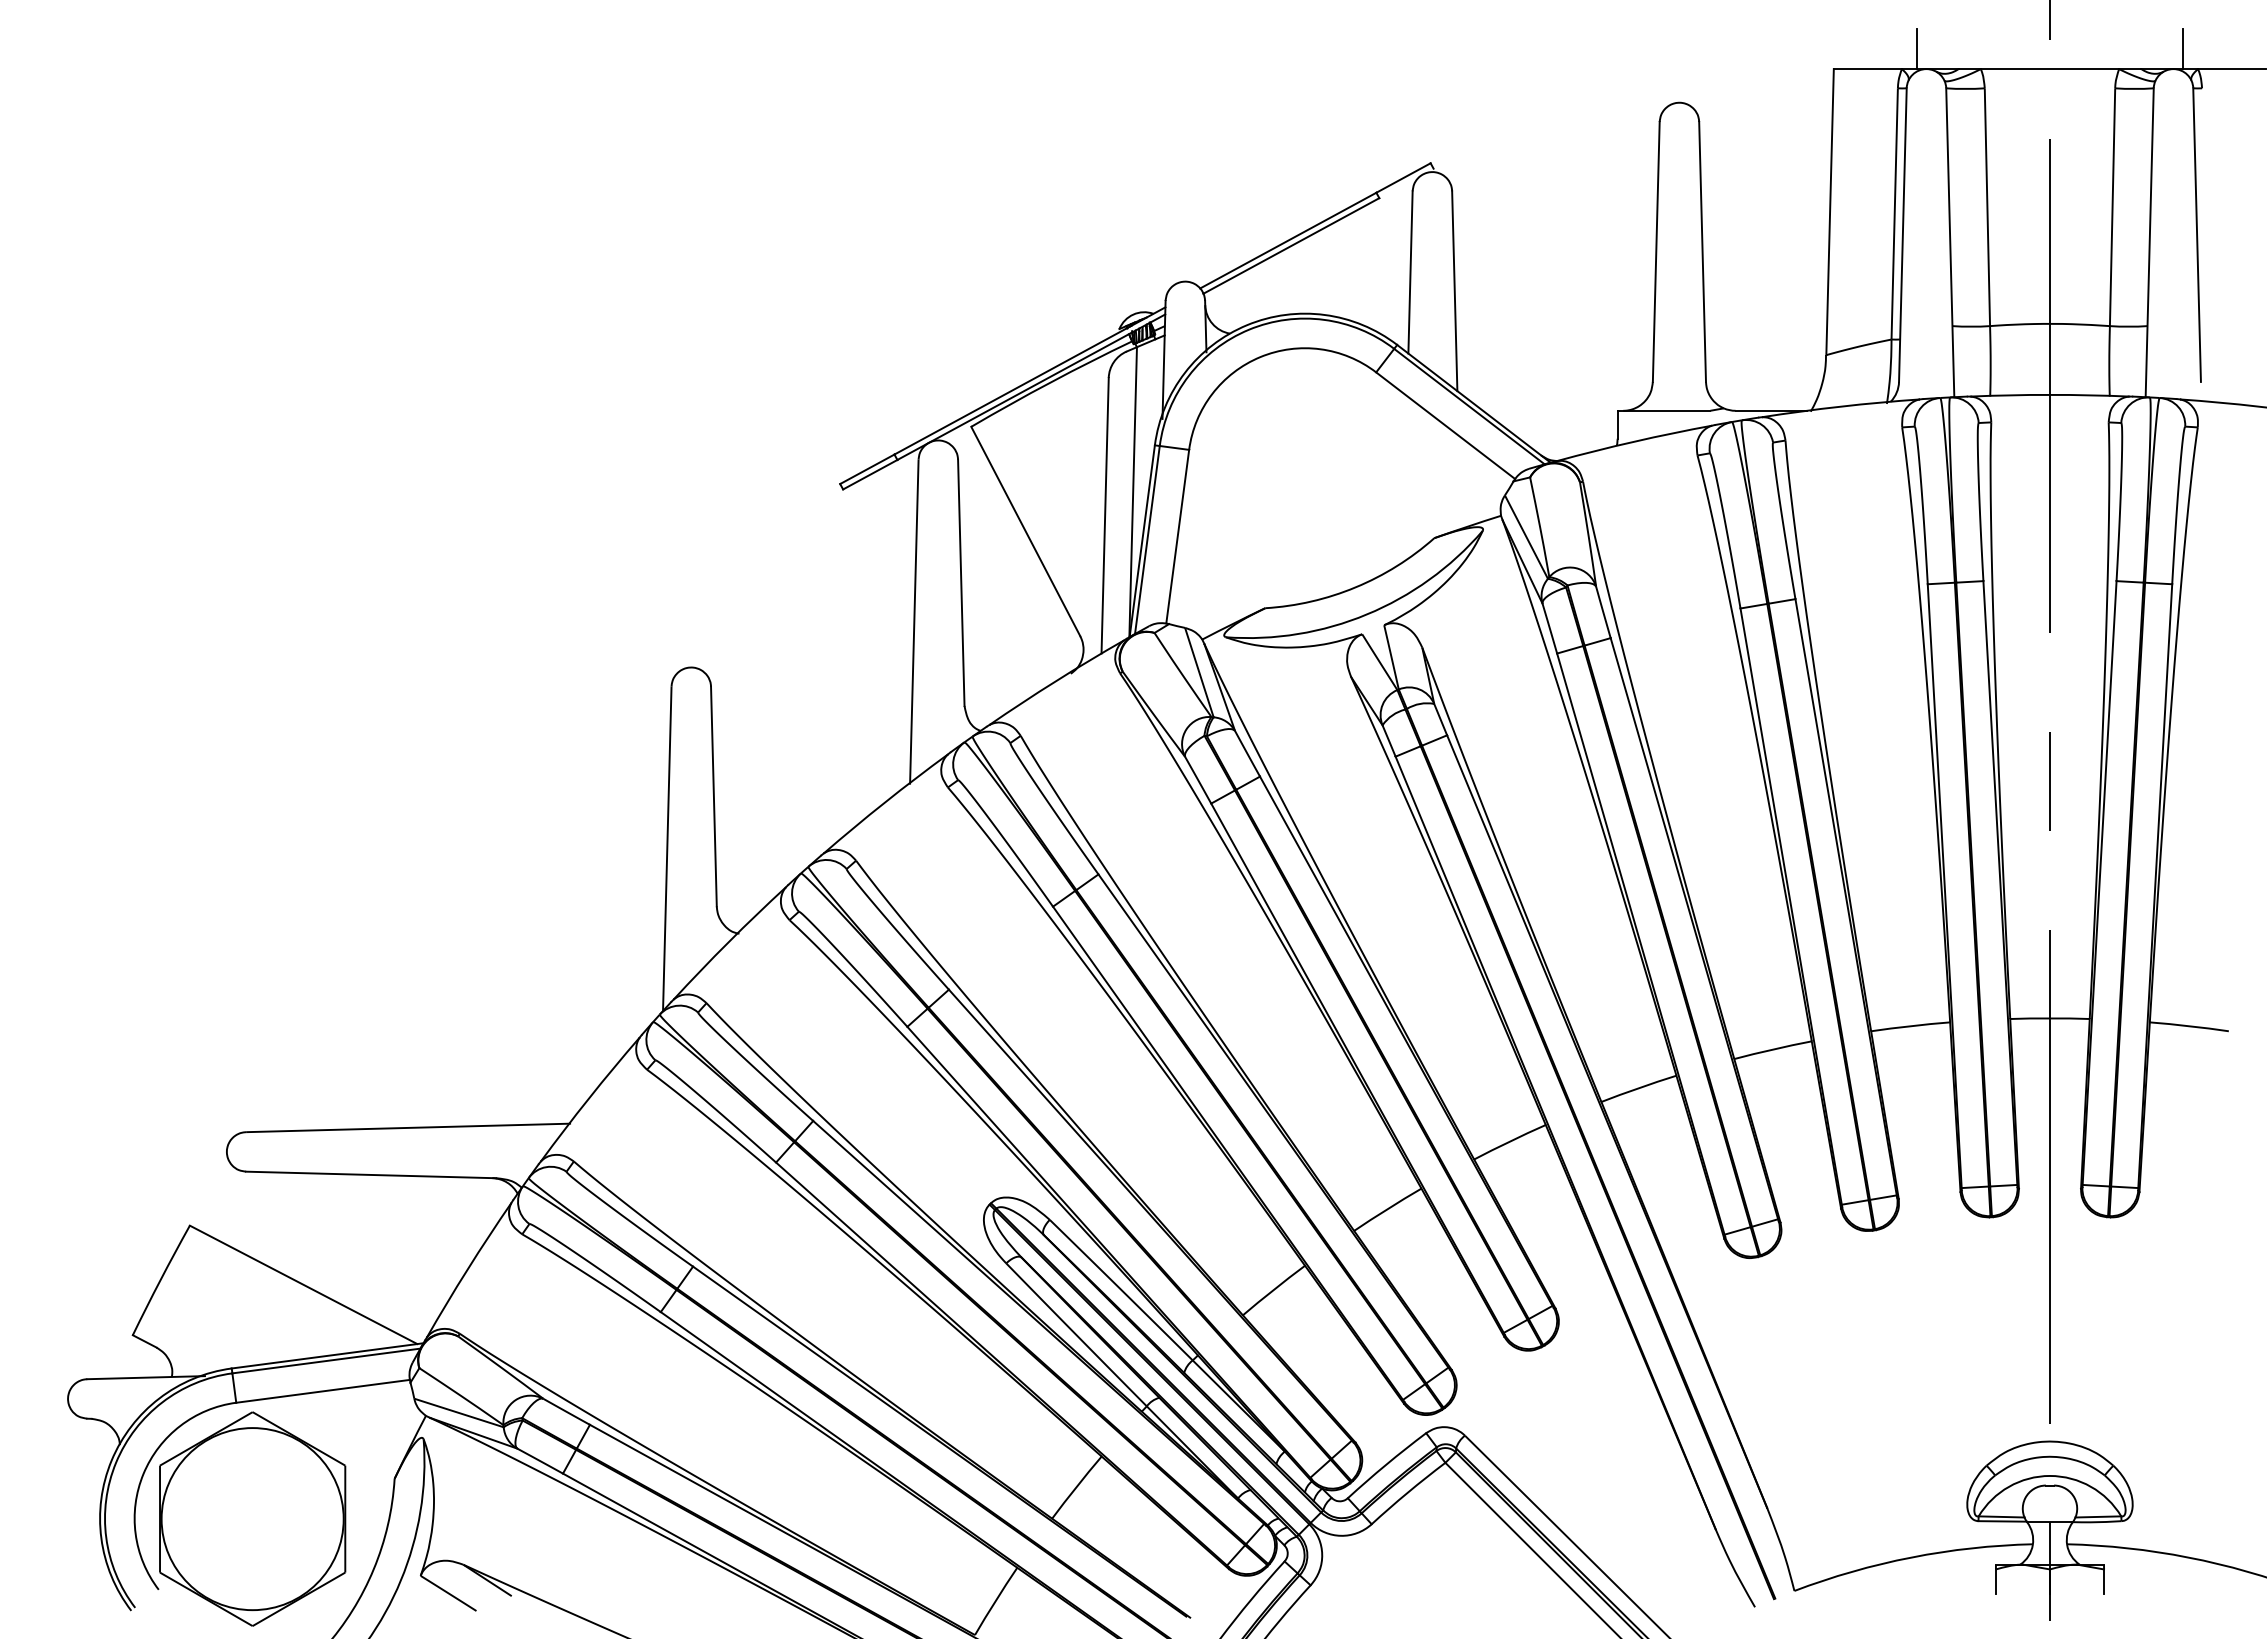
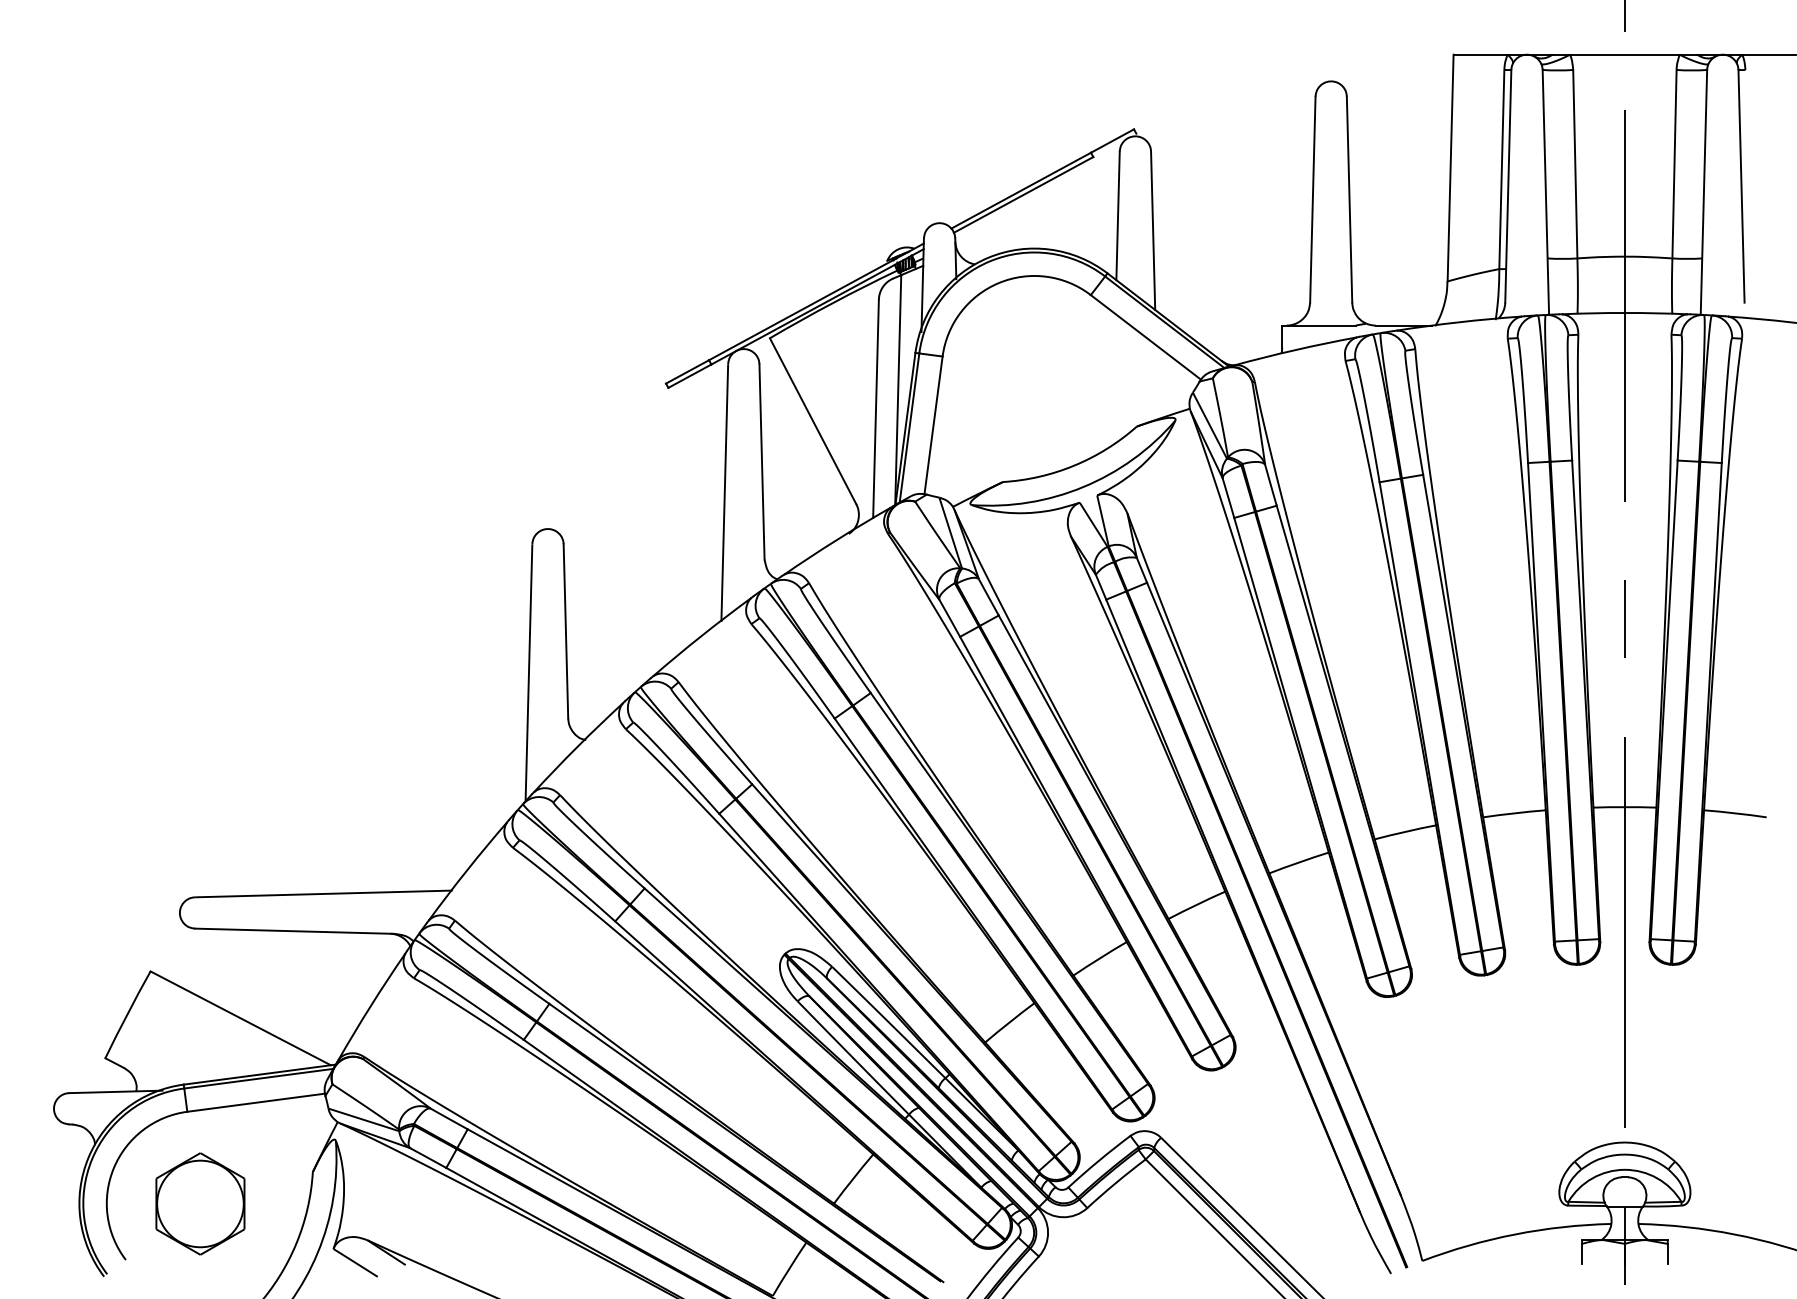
line: (1916, 49) -> (1519, 39), removed
line: (2183, 49) -> (1730, 39), removed
part: (252, 1518) -> (200, 1203), size x0.6

